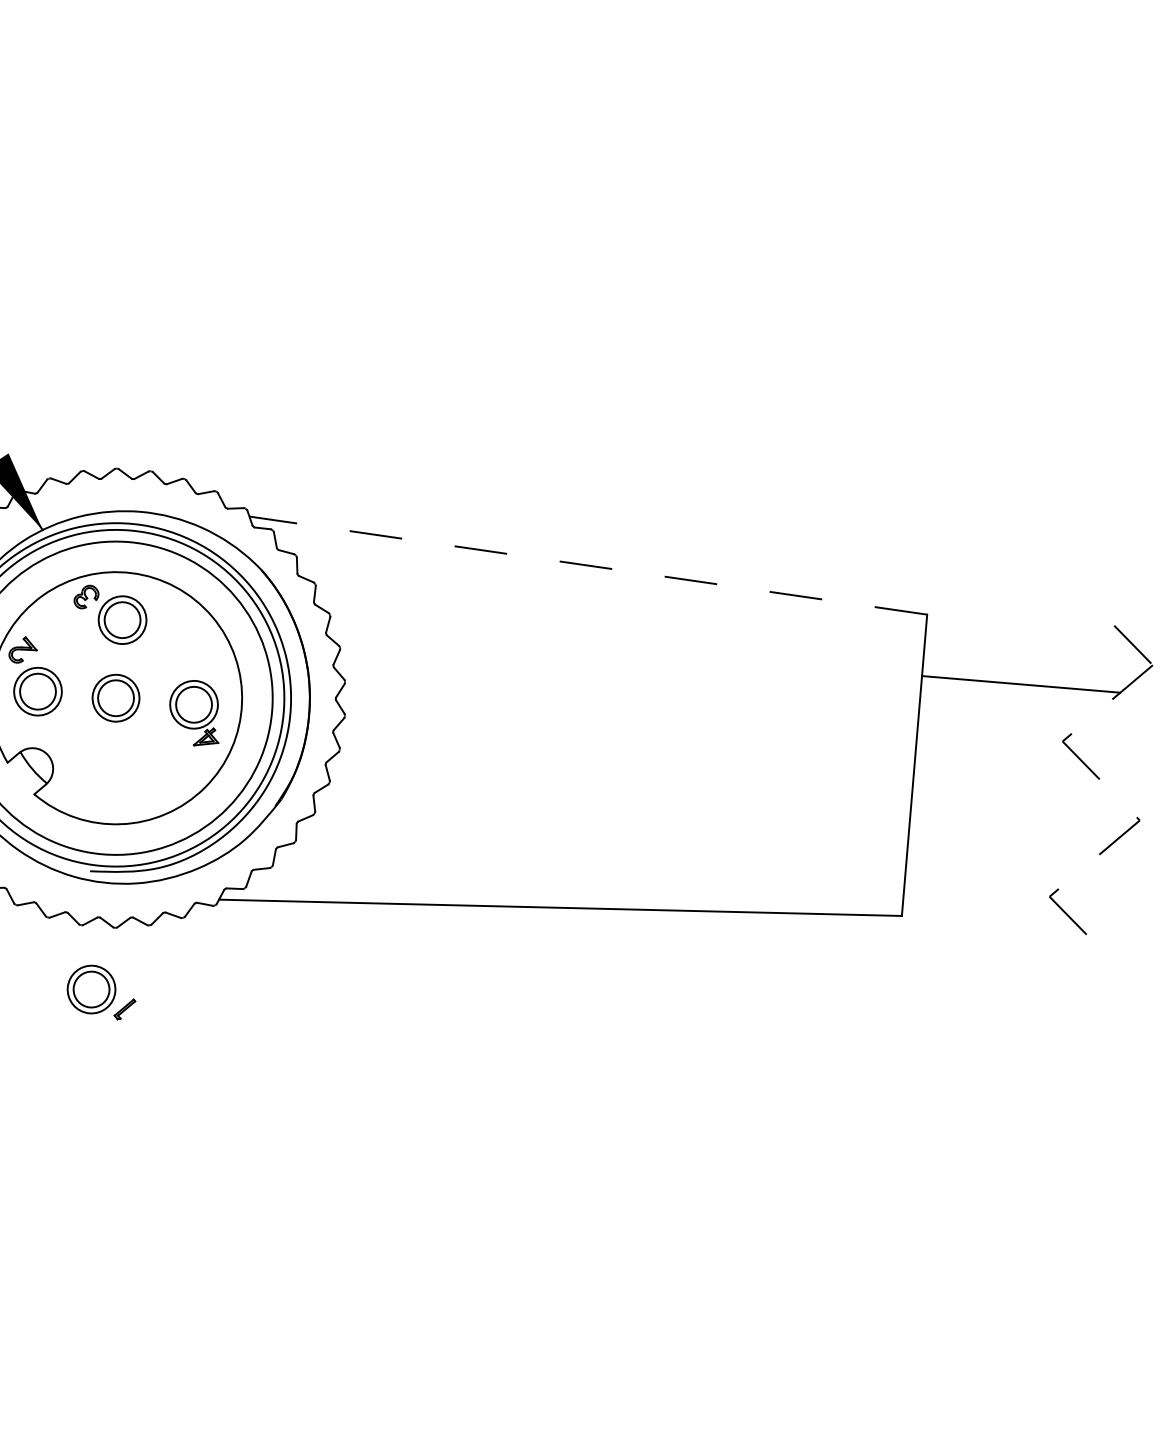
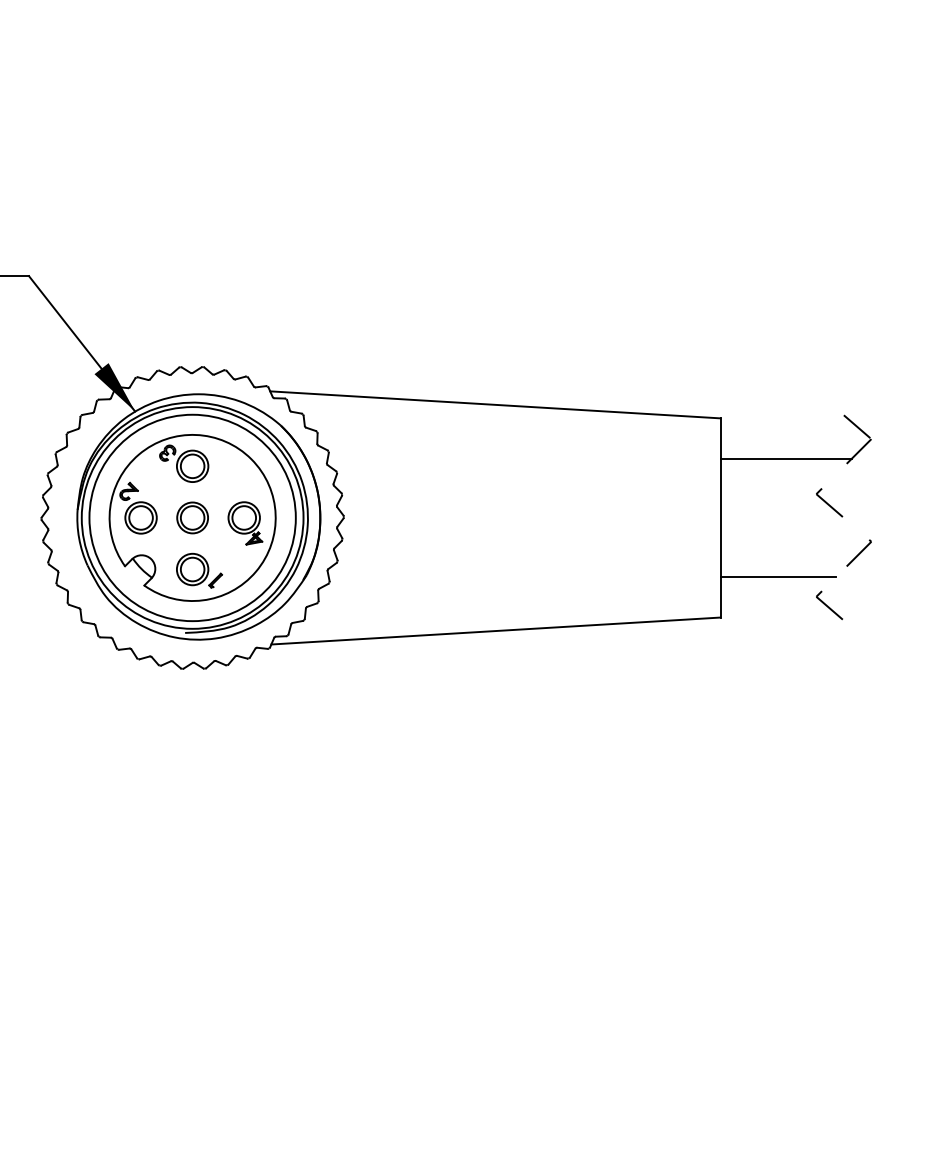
line: (588, 565) -> (495, 404), dashed -> solid
line: (994, 861) -> (778, 576), added
part: (101, 991) -> (199, 570), moved

